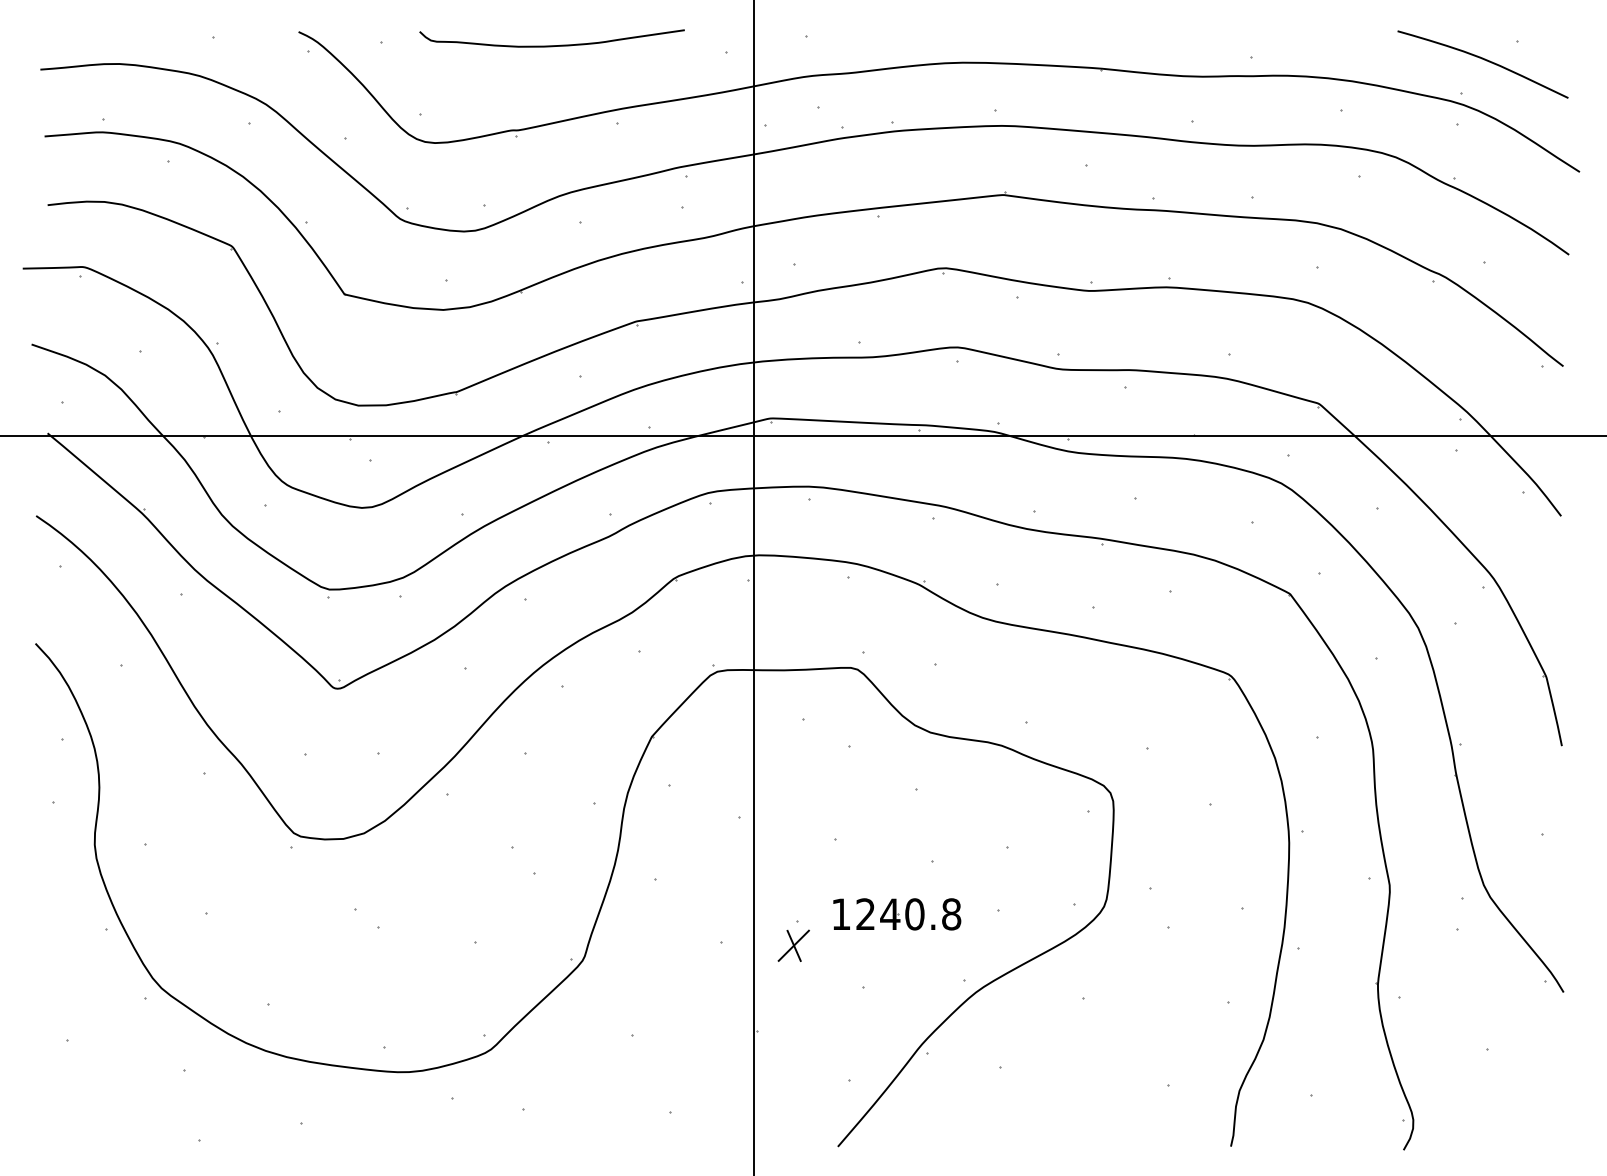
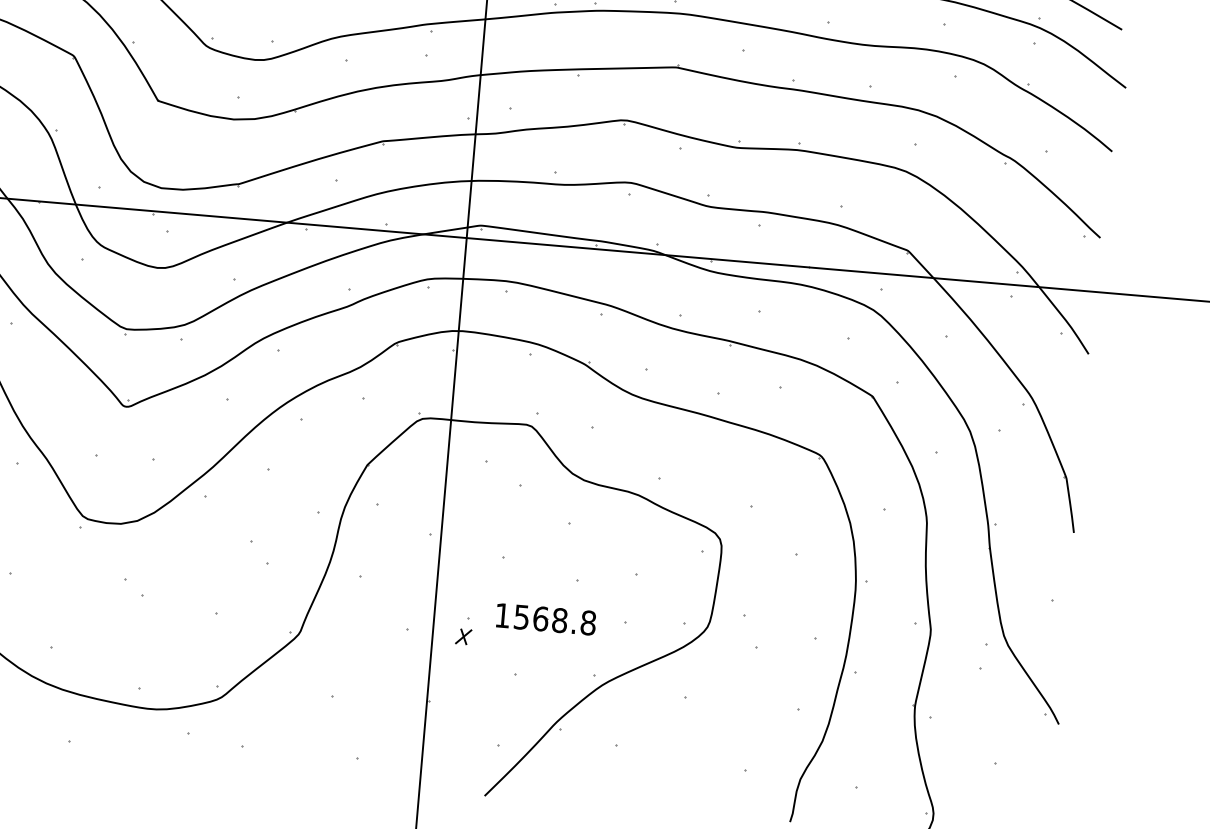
text: (890, 914) -> (540, 619), 1240.8 -> 1568.8
part: (793, 945) -> (463, 636), size x0.6

